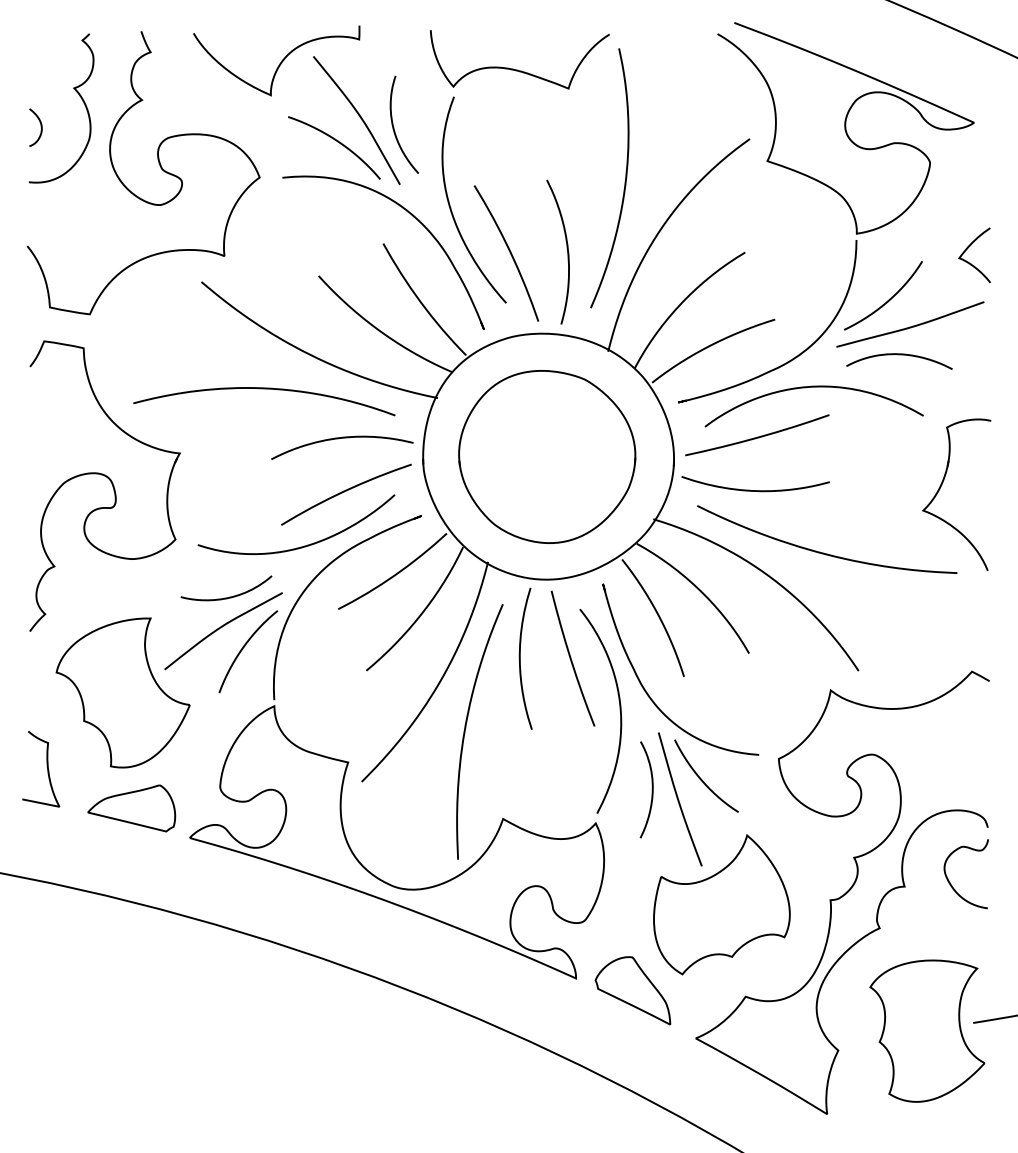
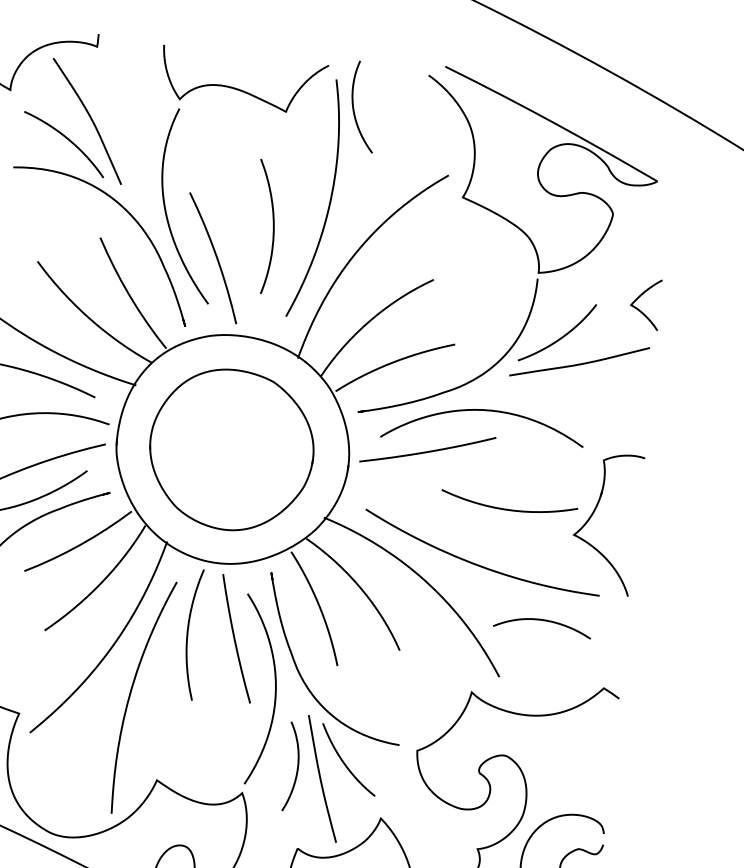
curve: (394, 127) -> (354, 108), moved
curve: (566, 248) -> (272, 224), moved
curve: (899, 355) -> (543, 621), moved
curve: (755, 490) -> (508, 509), moved

